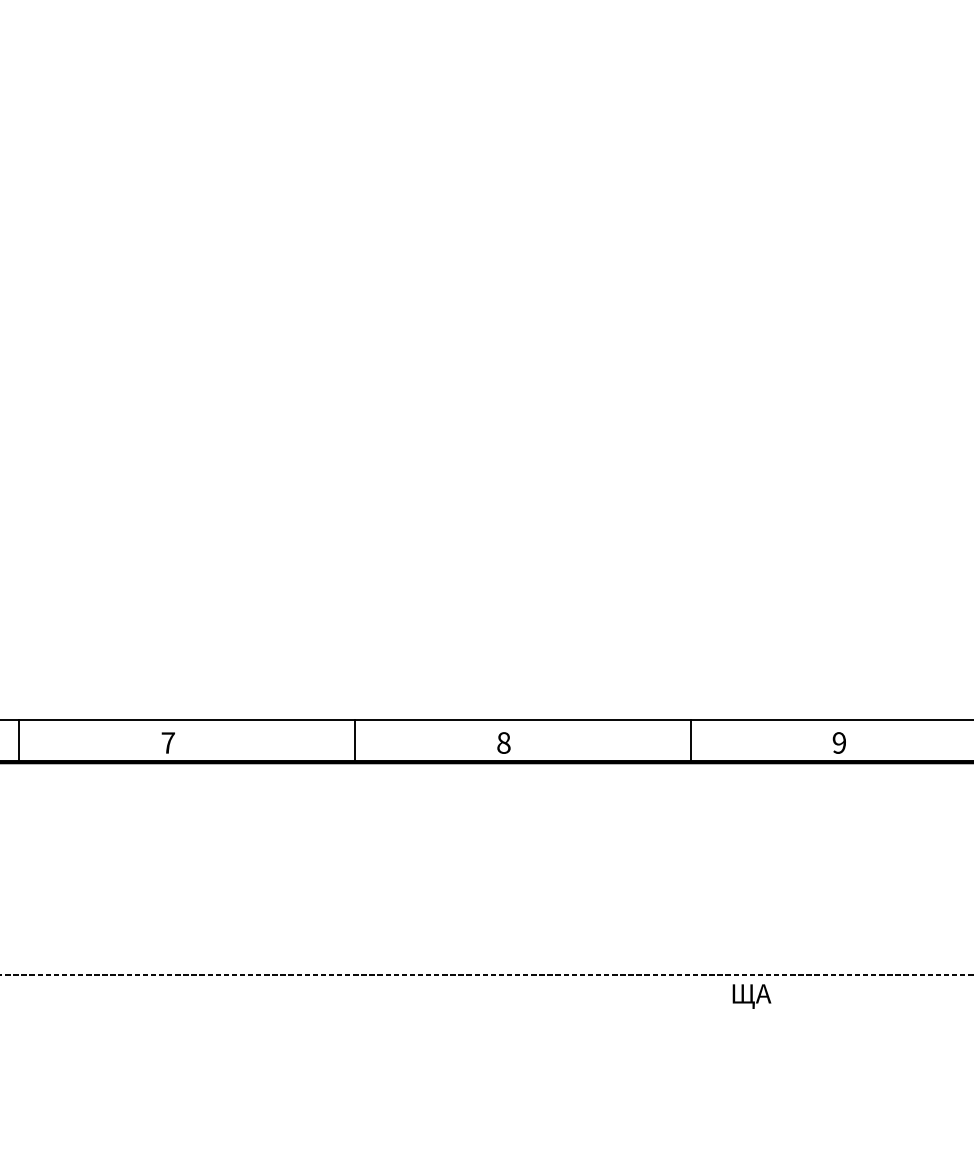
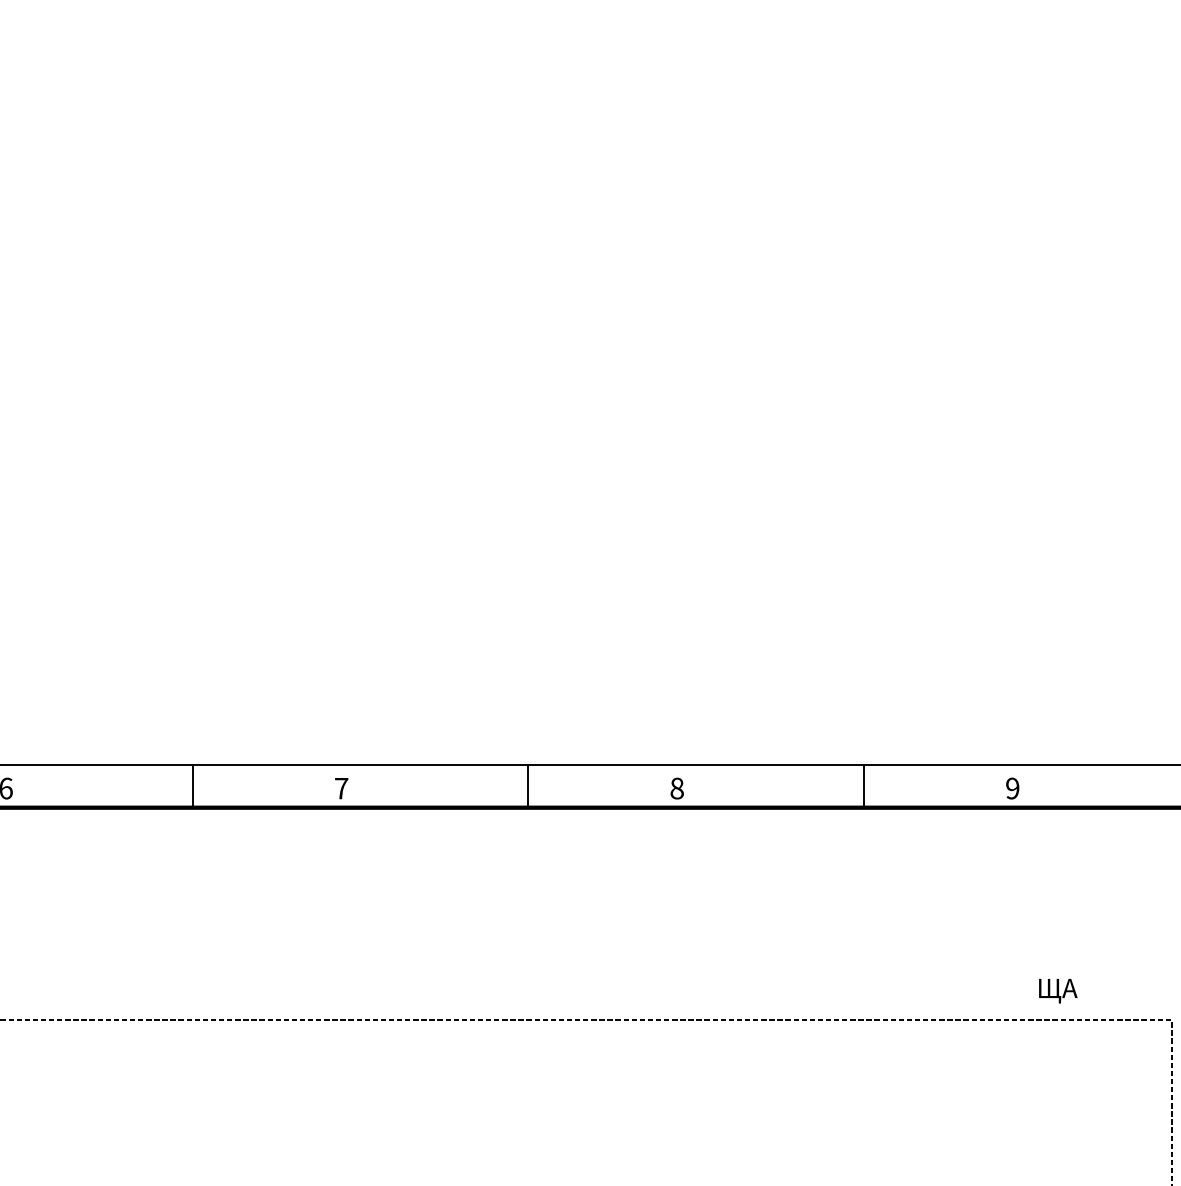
text: (752, 996) -> (1058, 991), moved

